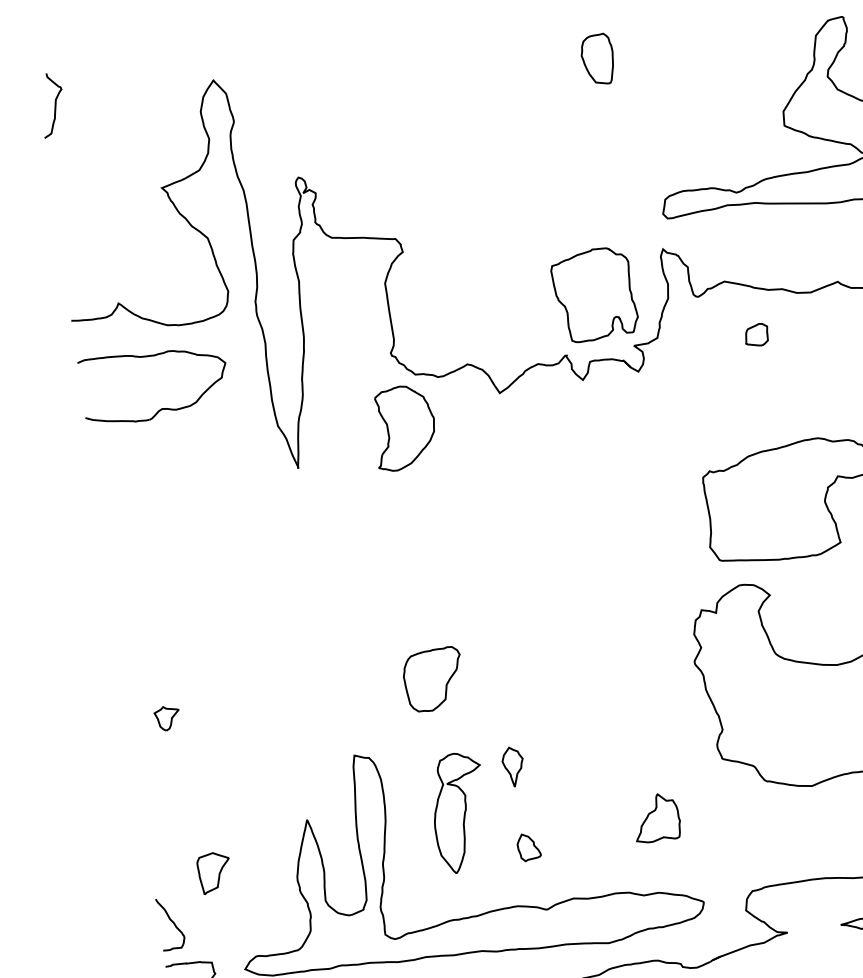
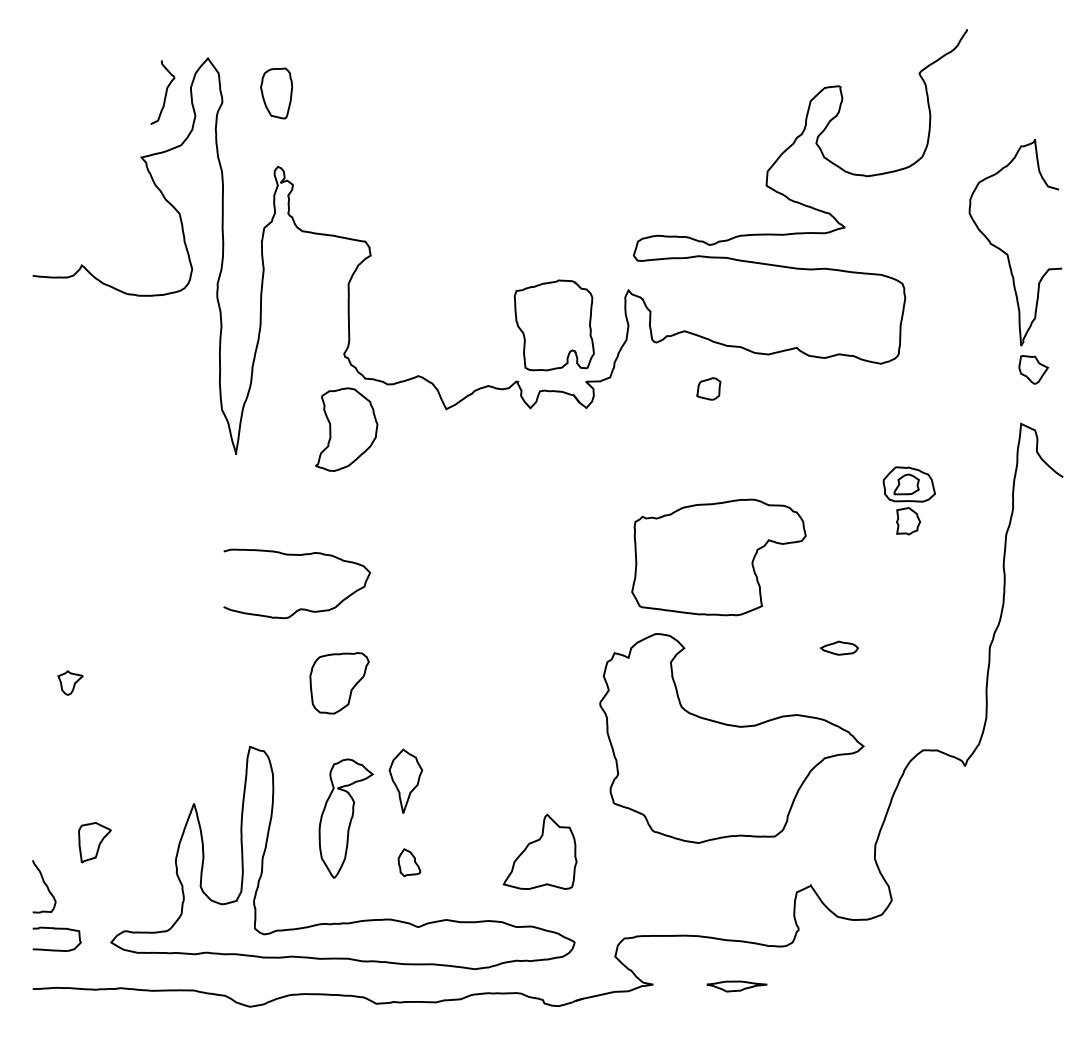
part: (597, 59) -> (276, 93), moved
curve: (54, 104) -> (165, 92), moved
part: (160, 408) -> (299, 608), moved
part: (513, 766) -> (405, 780), size x1.6
part: (656, 818) -> (539, 852), size x1.6

